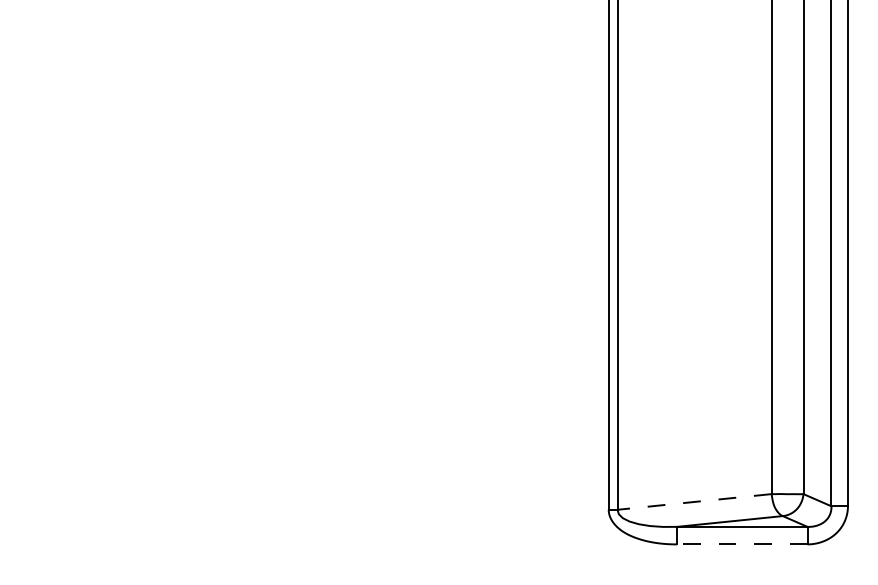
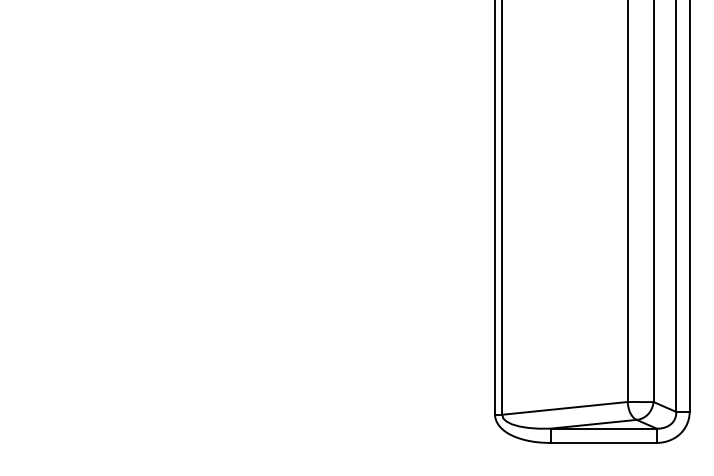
line: (694, 501) -> (564, 408), dashed -> solid
line: (741, 544) -> (603, 443), dashed -> solid

